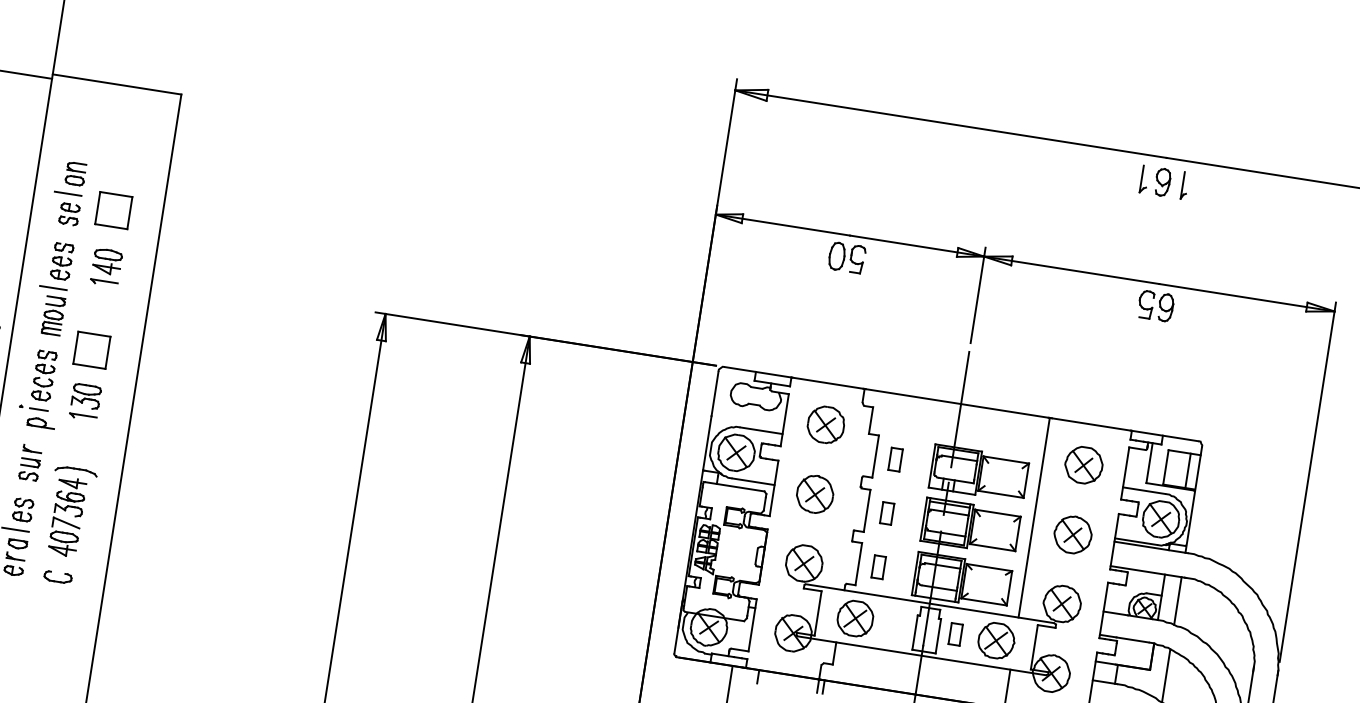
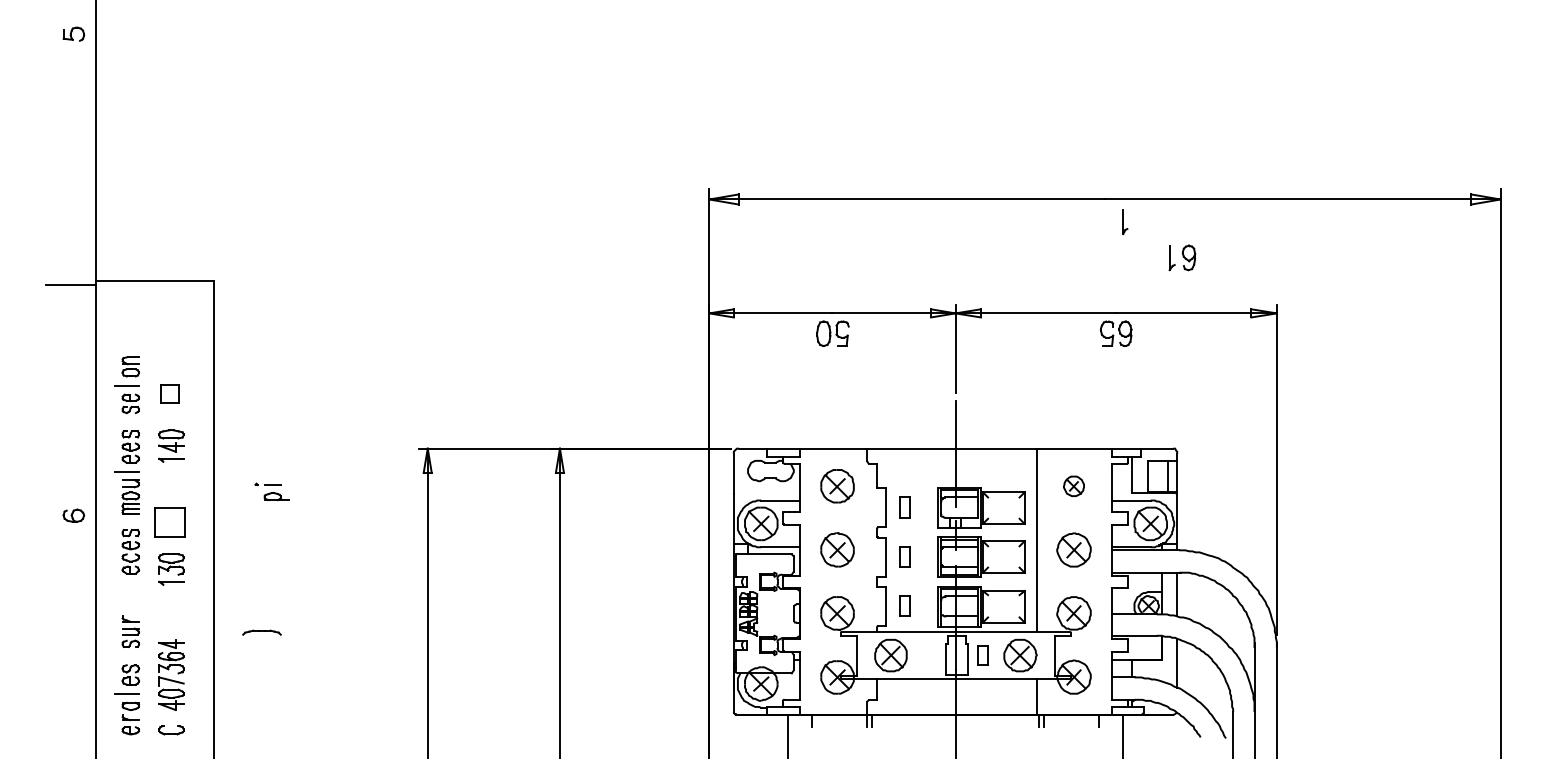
part: (1155, 180) -> (1182, 257), moved
part: (113, 209) -> (169, 393), size x0.6
part: (36, 416) -> (271, 491), moved
part: (1083, 465) -> (1073, 486), size x0.6
part: (75, 470) -> (261, 632), moved

